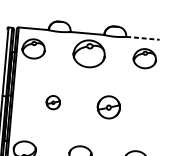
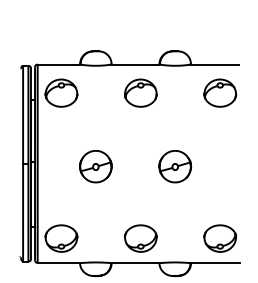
line: (142, 38) -> (214, 64), dashed -> solid
part: (89, 53) -> (140, 92), size x0.71
part: (53, 102) -> (95, 166), size x1.67

